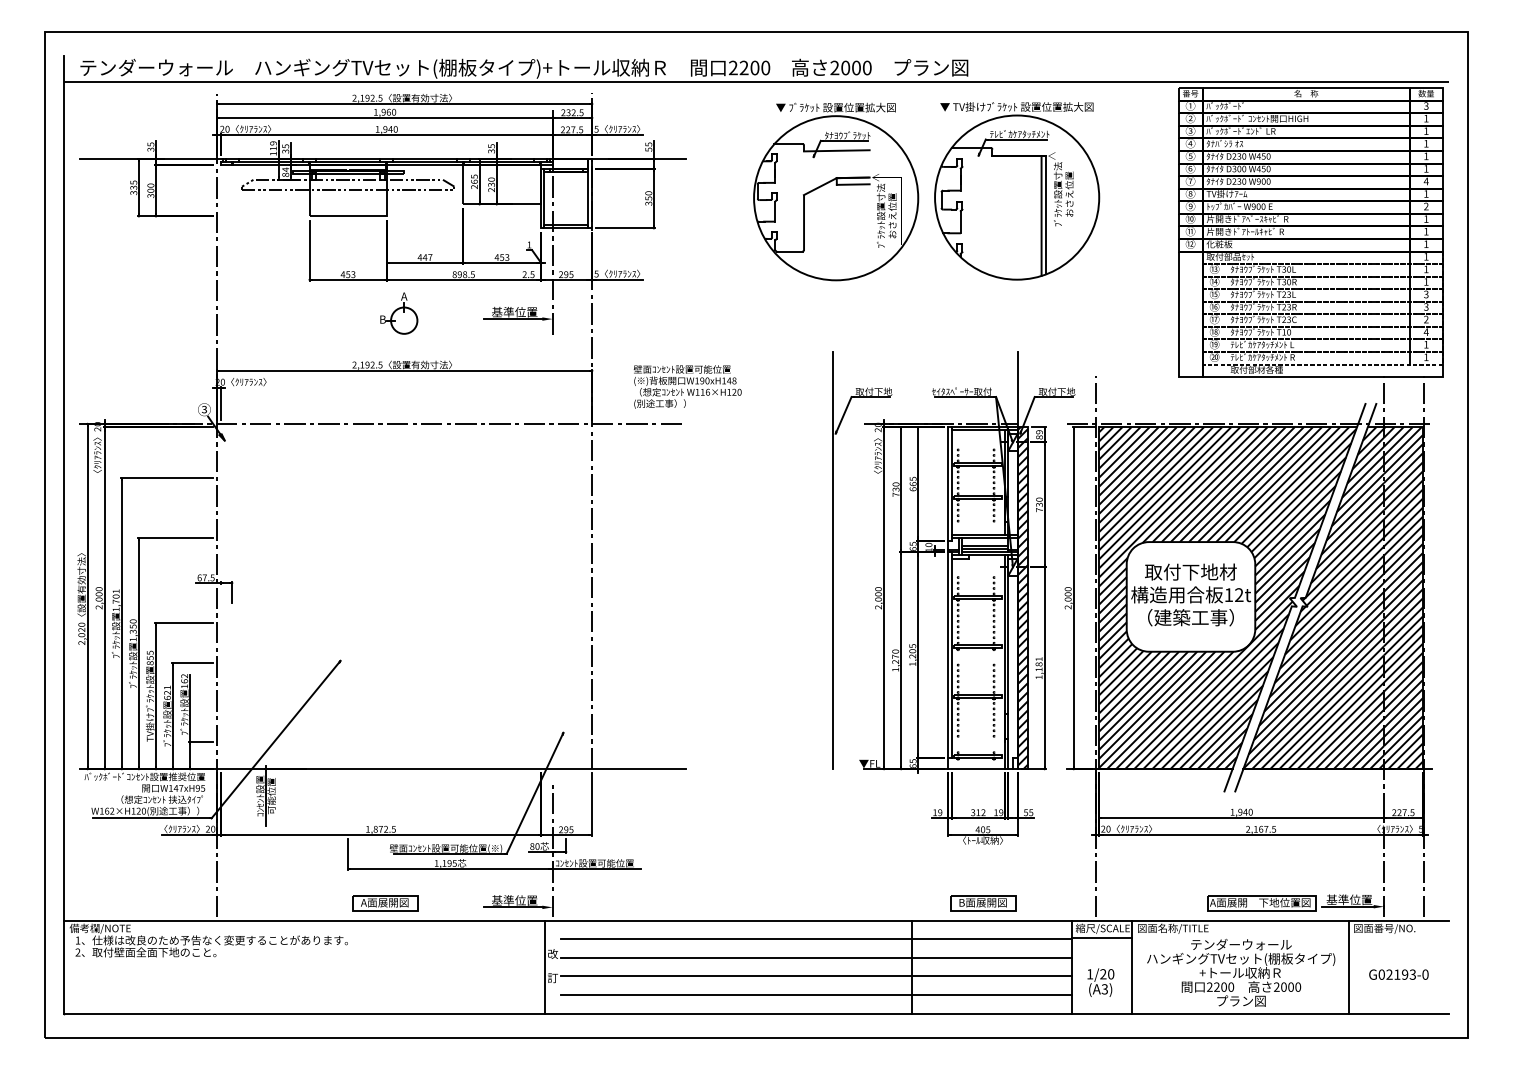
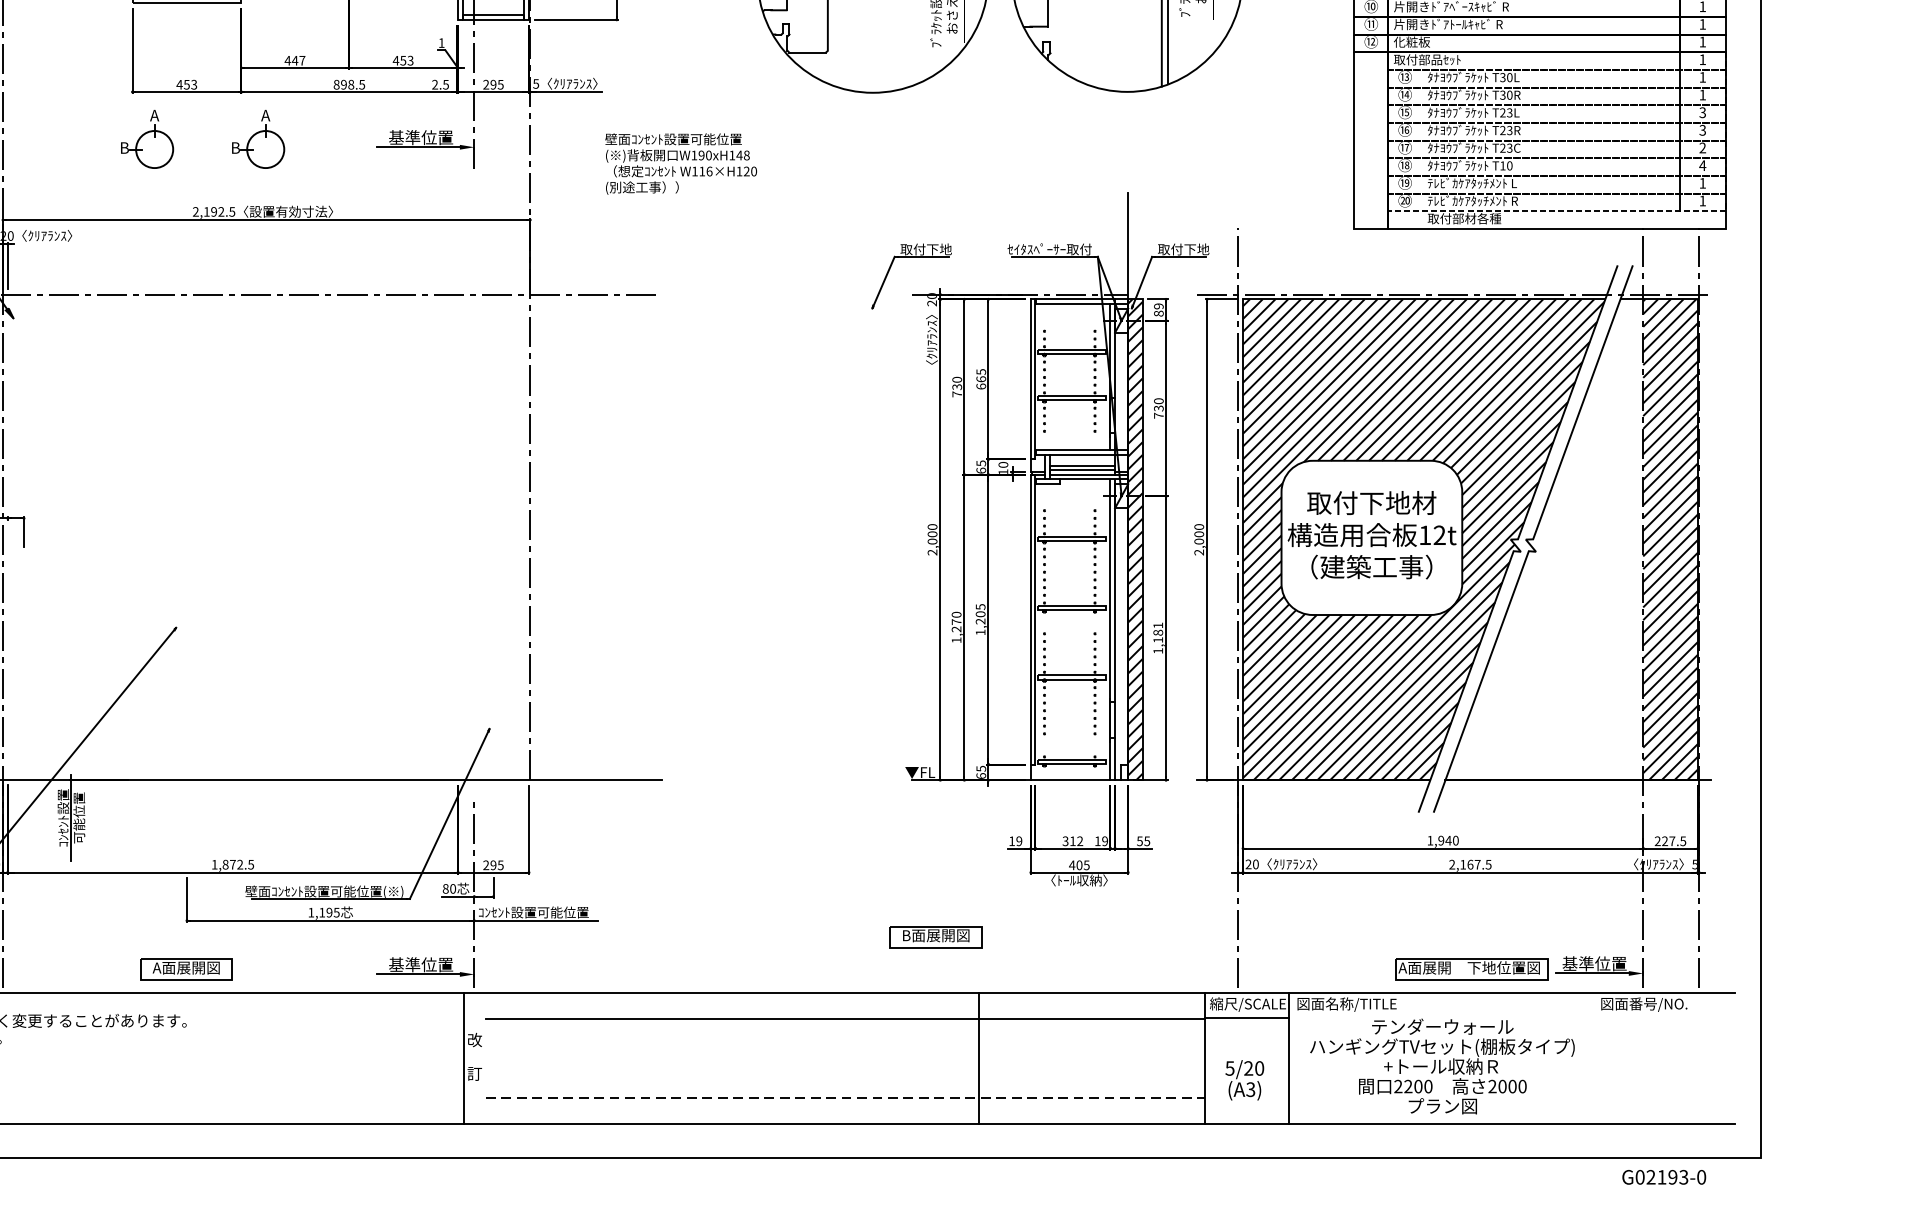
part: (320, 313) -> (147, 139), added
text: (687, 386) -> (680, 163), moved
line: (833, 560) -> (869, 486), removed
hatch: (1313, 598) -> (1544, 540), removed
part: (385, 903) -> (187, 968), moved
part: (983, 903) -> (936, 936), moved
line: (816, 957) -> (845, 1044), removed
line: (1348, 966) -> (1593, 1057), removed
text: (1089, 974) -> (1229, 1068), 1/20 -> 5/20
text: (1398, 974) -> (1663, 1177), moved
line: (816, 976) -> (845, 1071), removed
line: (816, 995) -> (845, 1098), solid -> dashed

